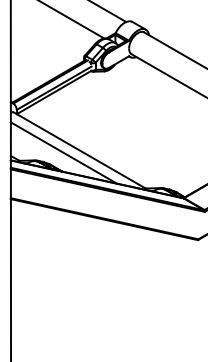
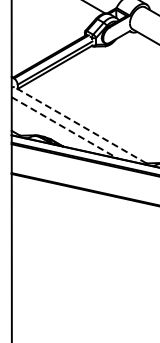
line: (79, 150) -> (80, 125), solid -> dashed
line: (64, 153) -> (65, 128), solid -> dashed

